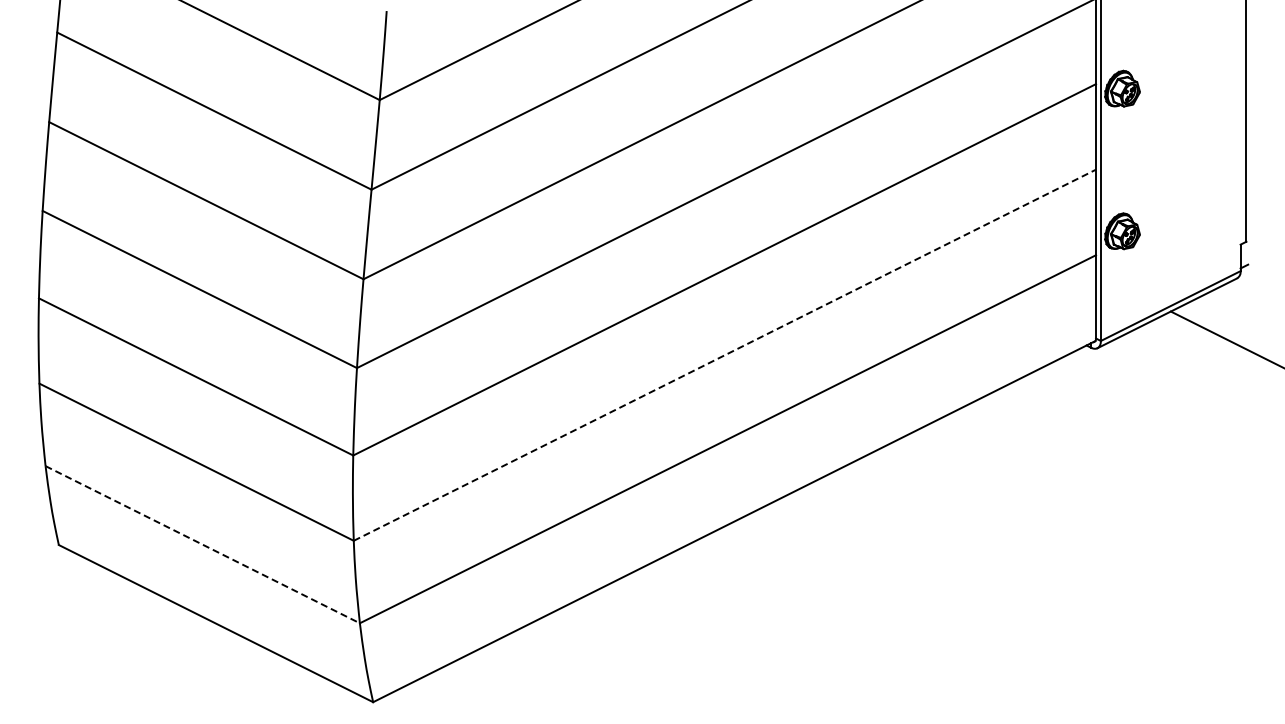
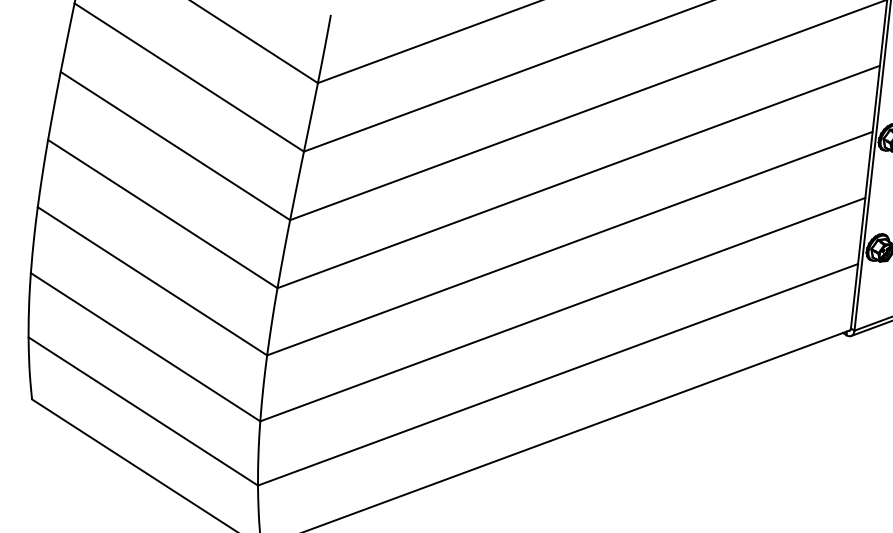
line: (724, 355) -> (562, 309), dashed -> solid
line: (202, 544) -> (143, 411), dashed -> solid

